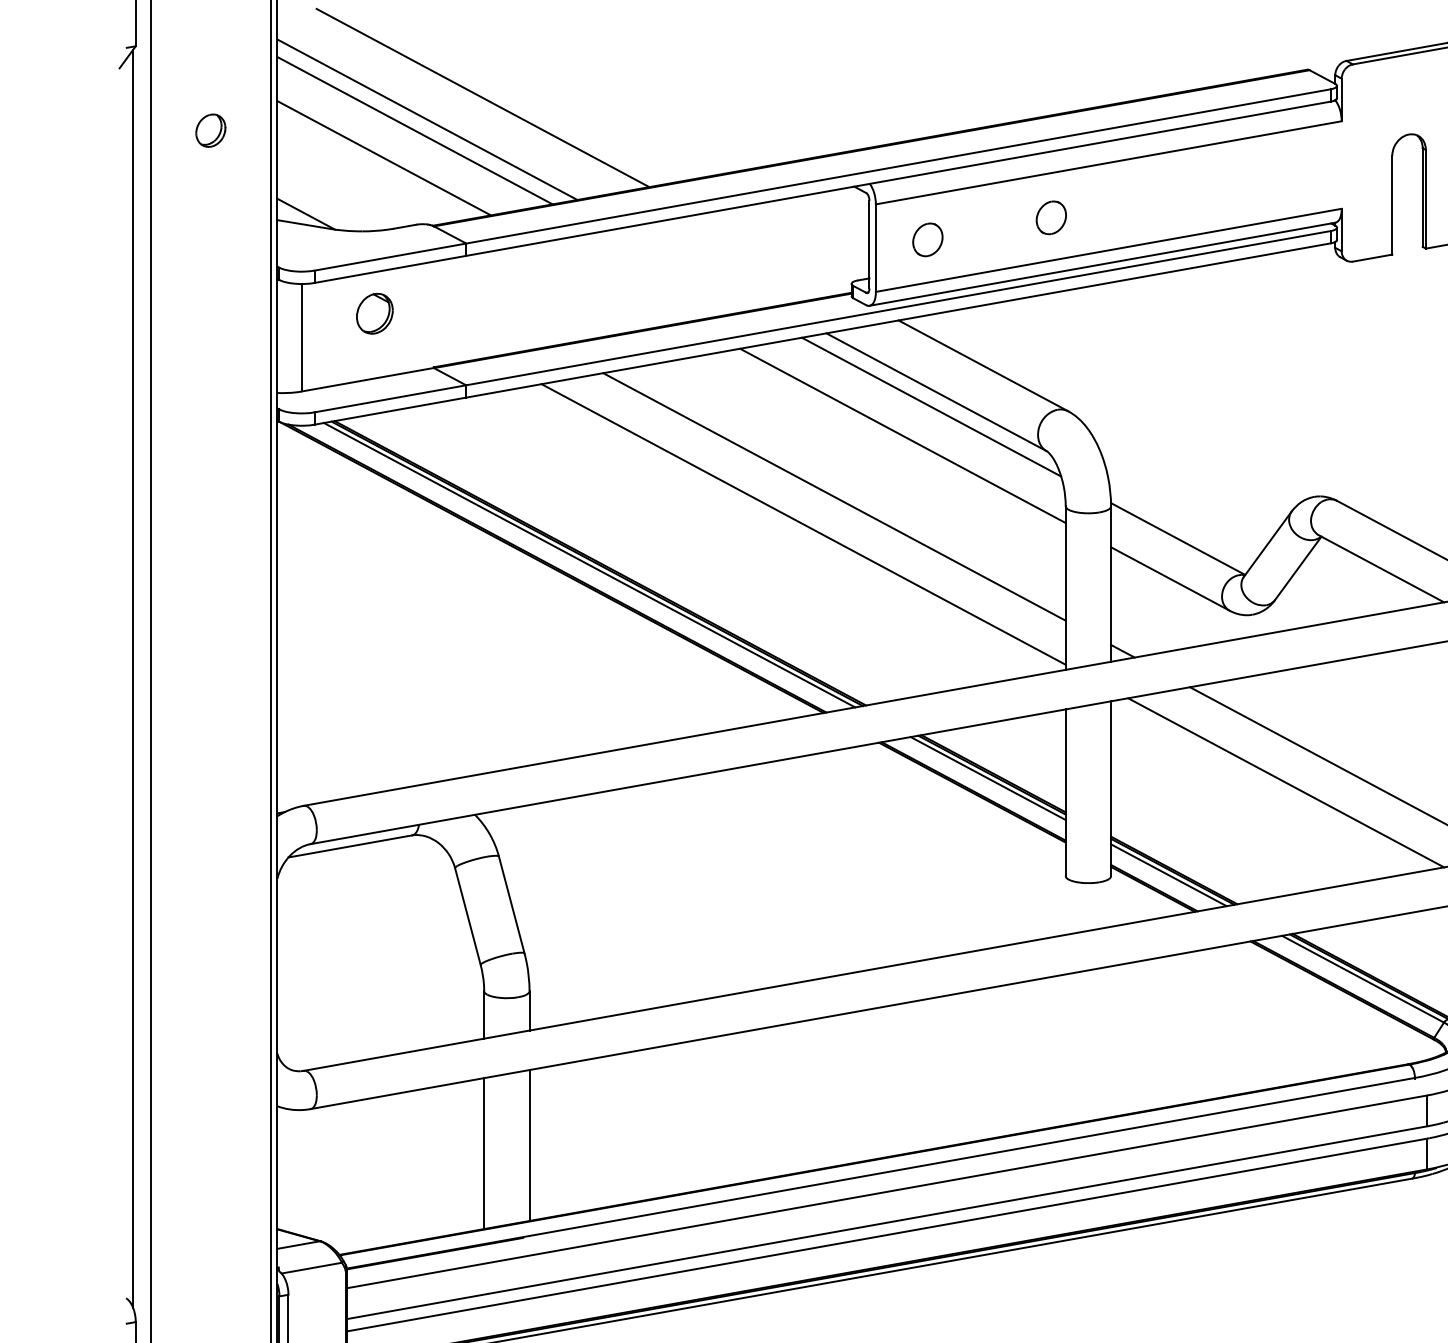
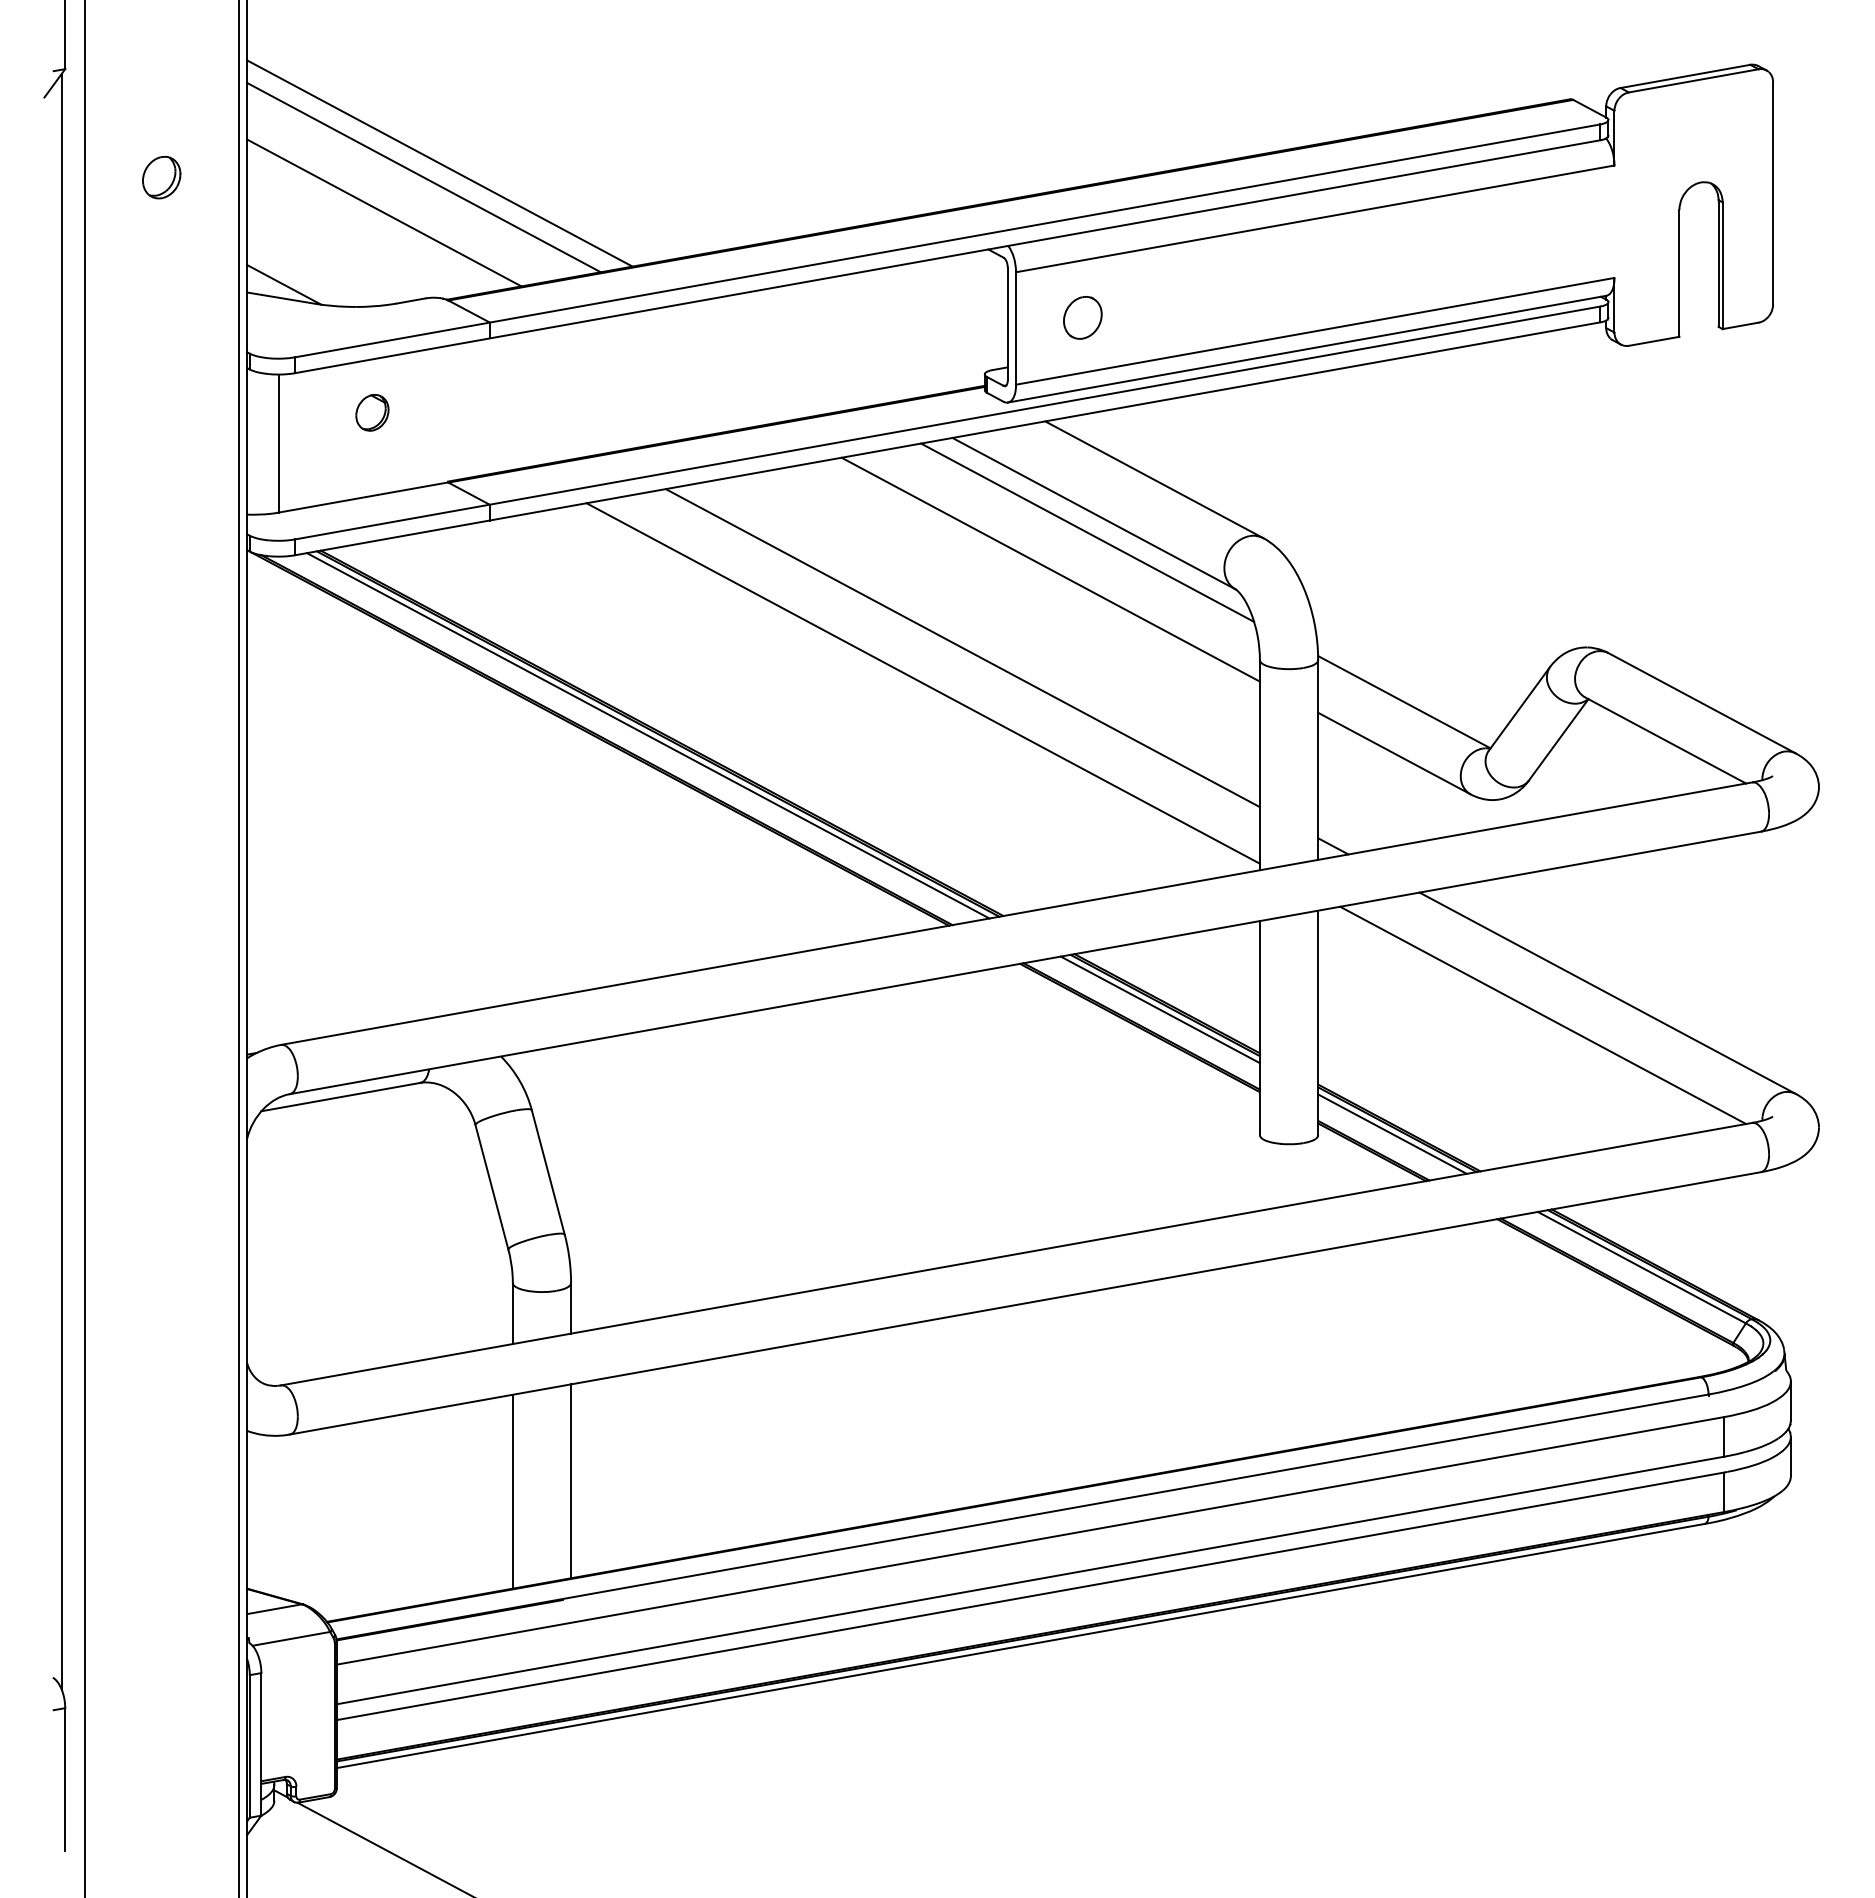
line: (483, 97) -> (511, 135), removed
part: (1051, 217) -> (1241, 289), removed
part: (374, 313) -> (372, 412), size x0.7

